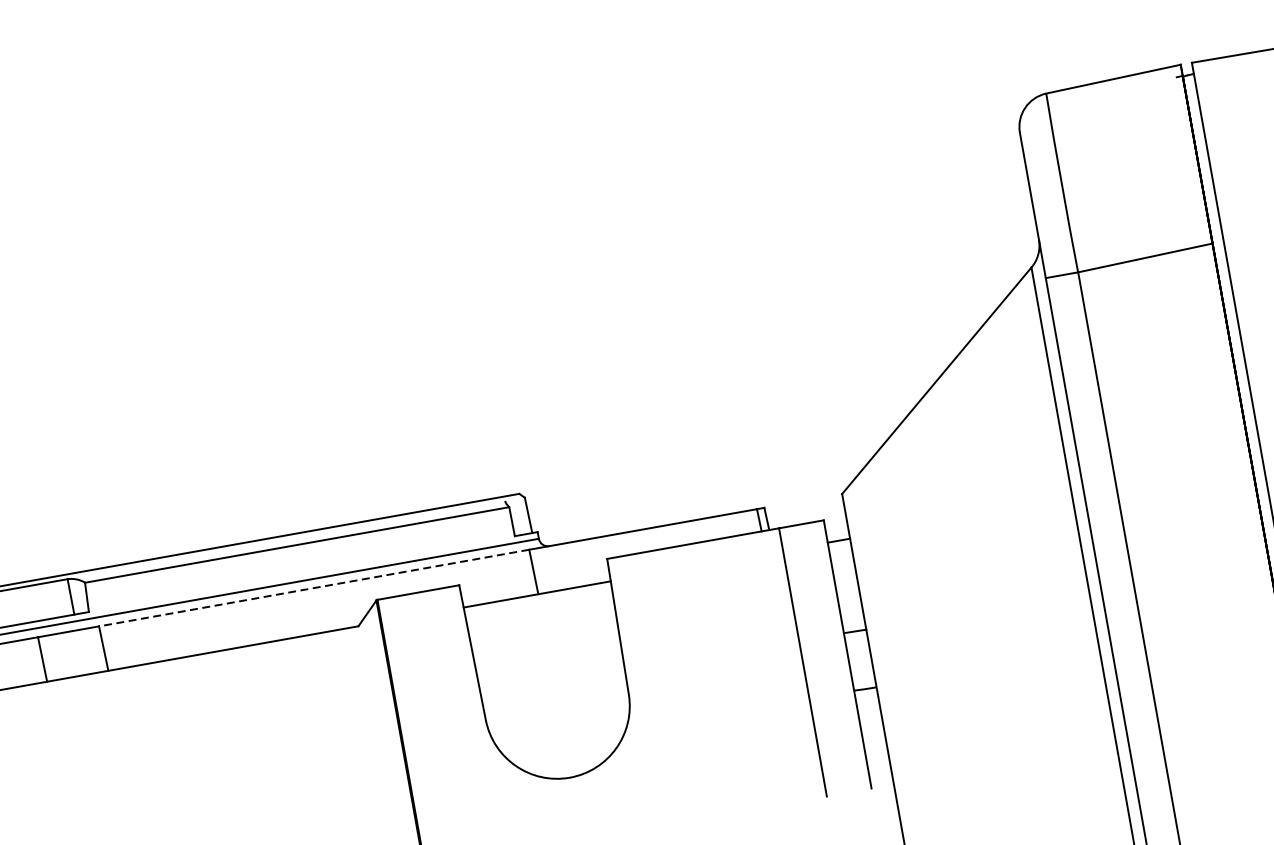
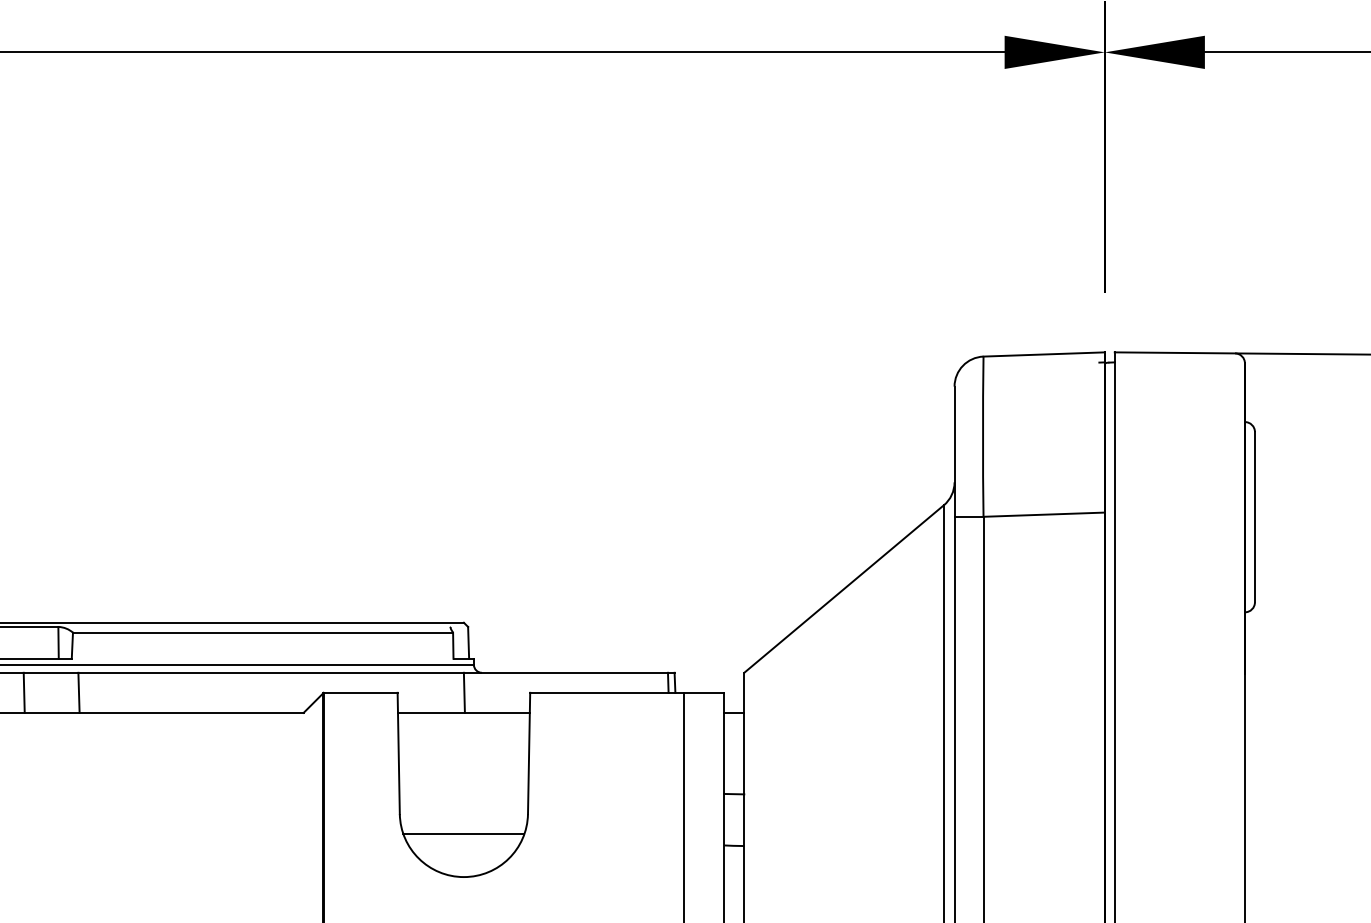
line: (314, 587) -> (271, 672), dashed -> solid
line: (560, 730) -> (463, 834), added

